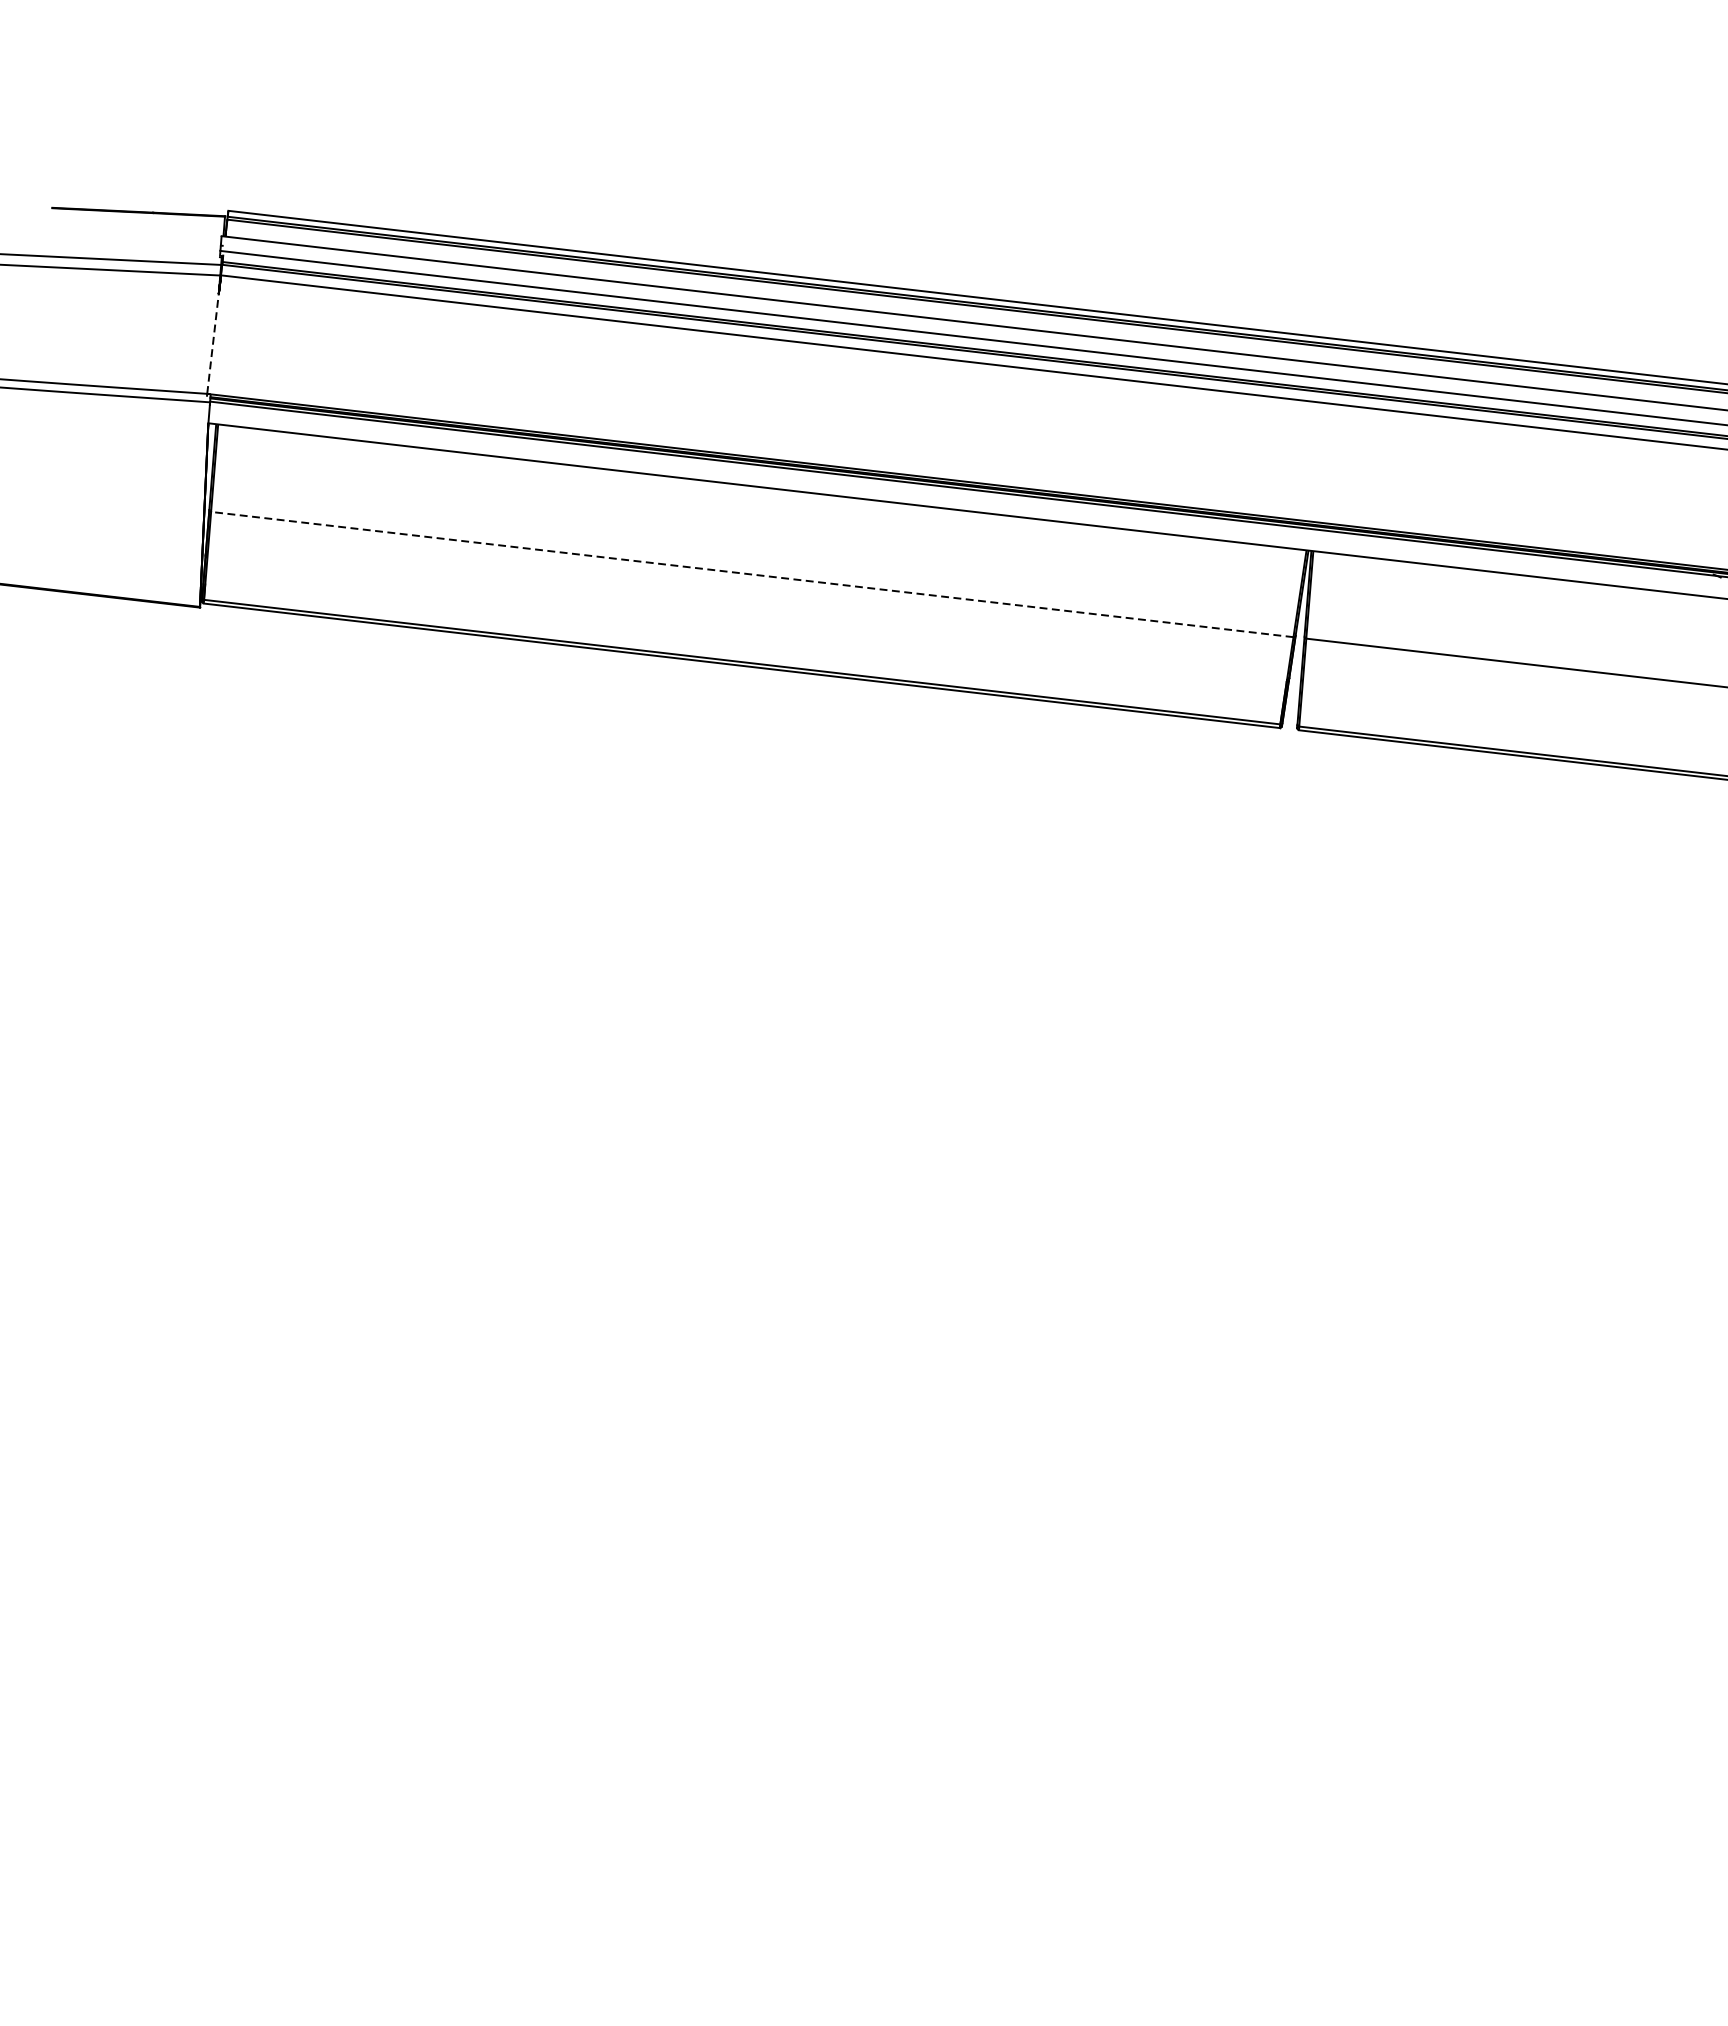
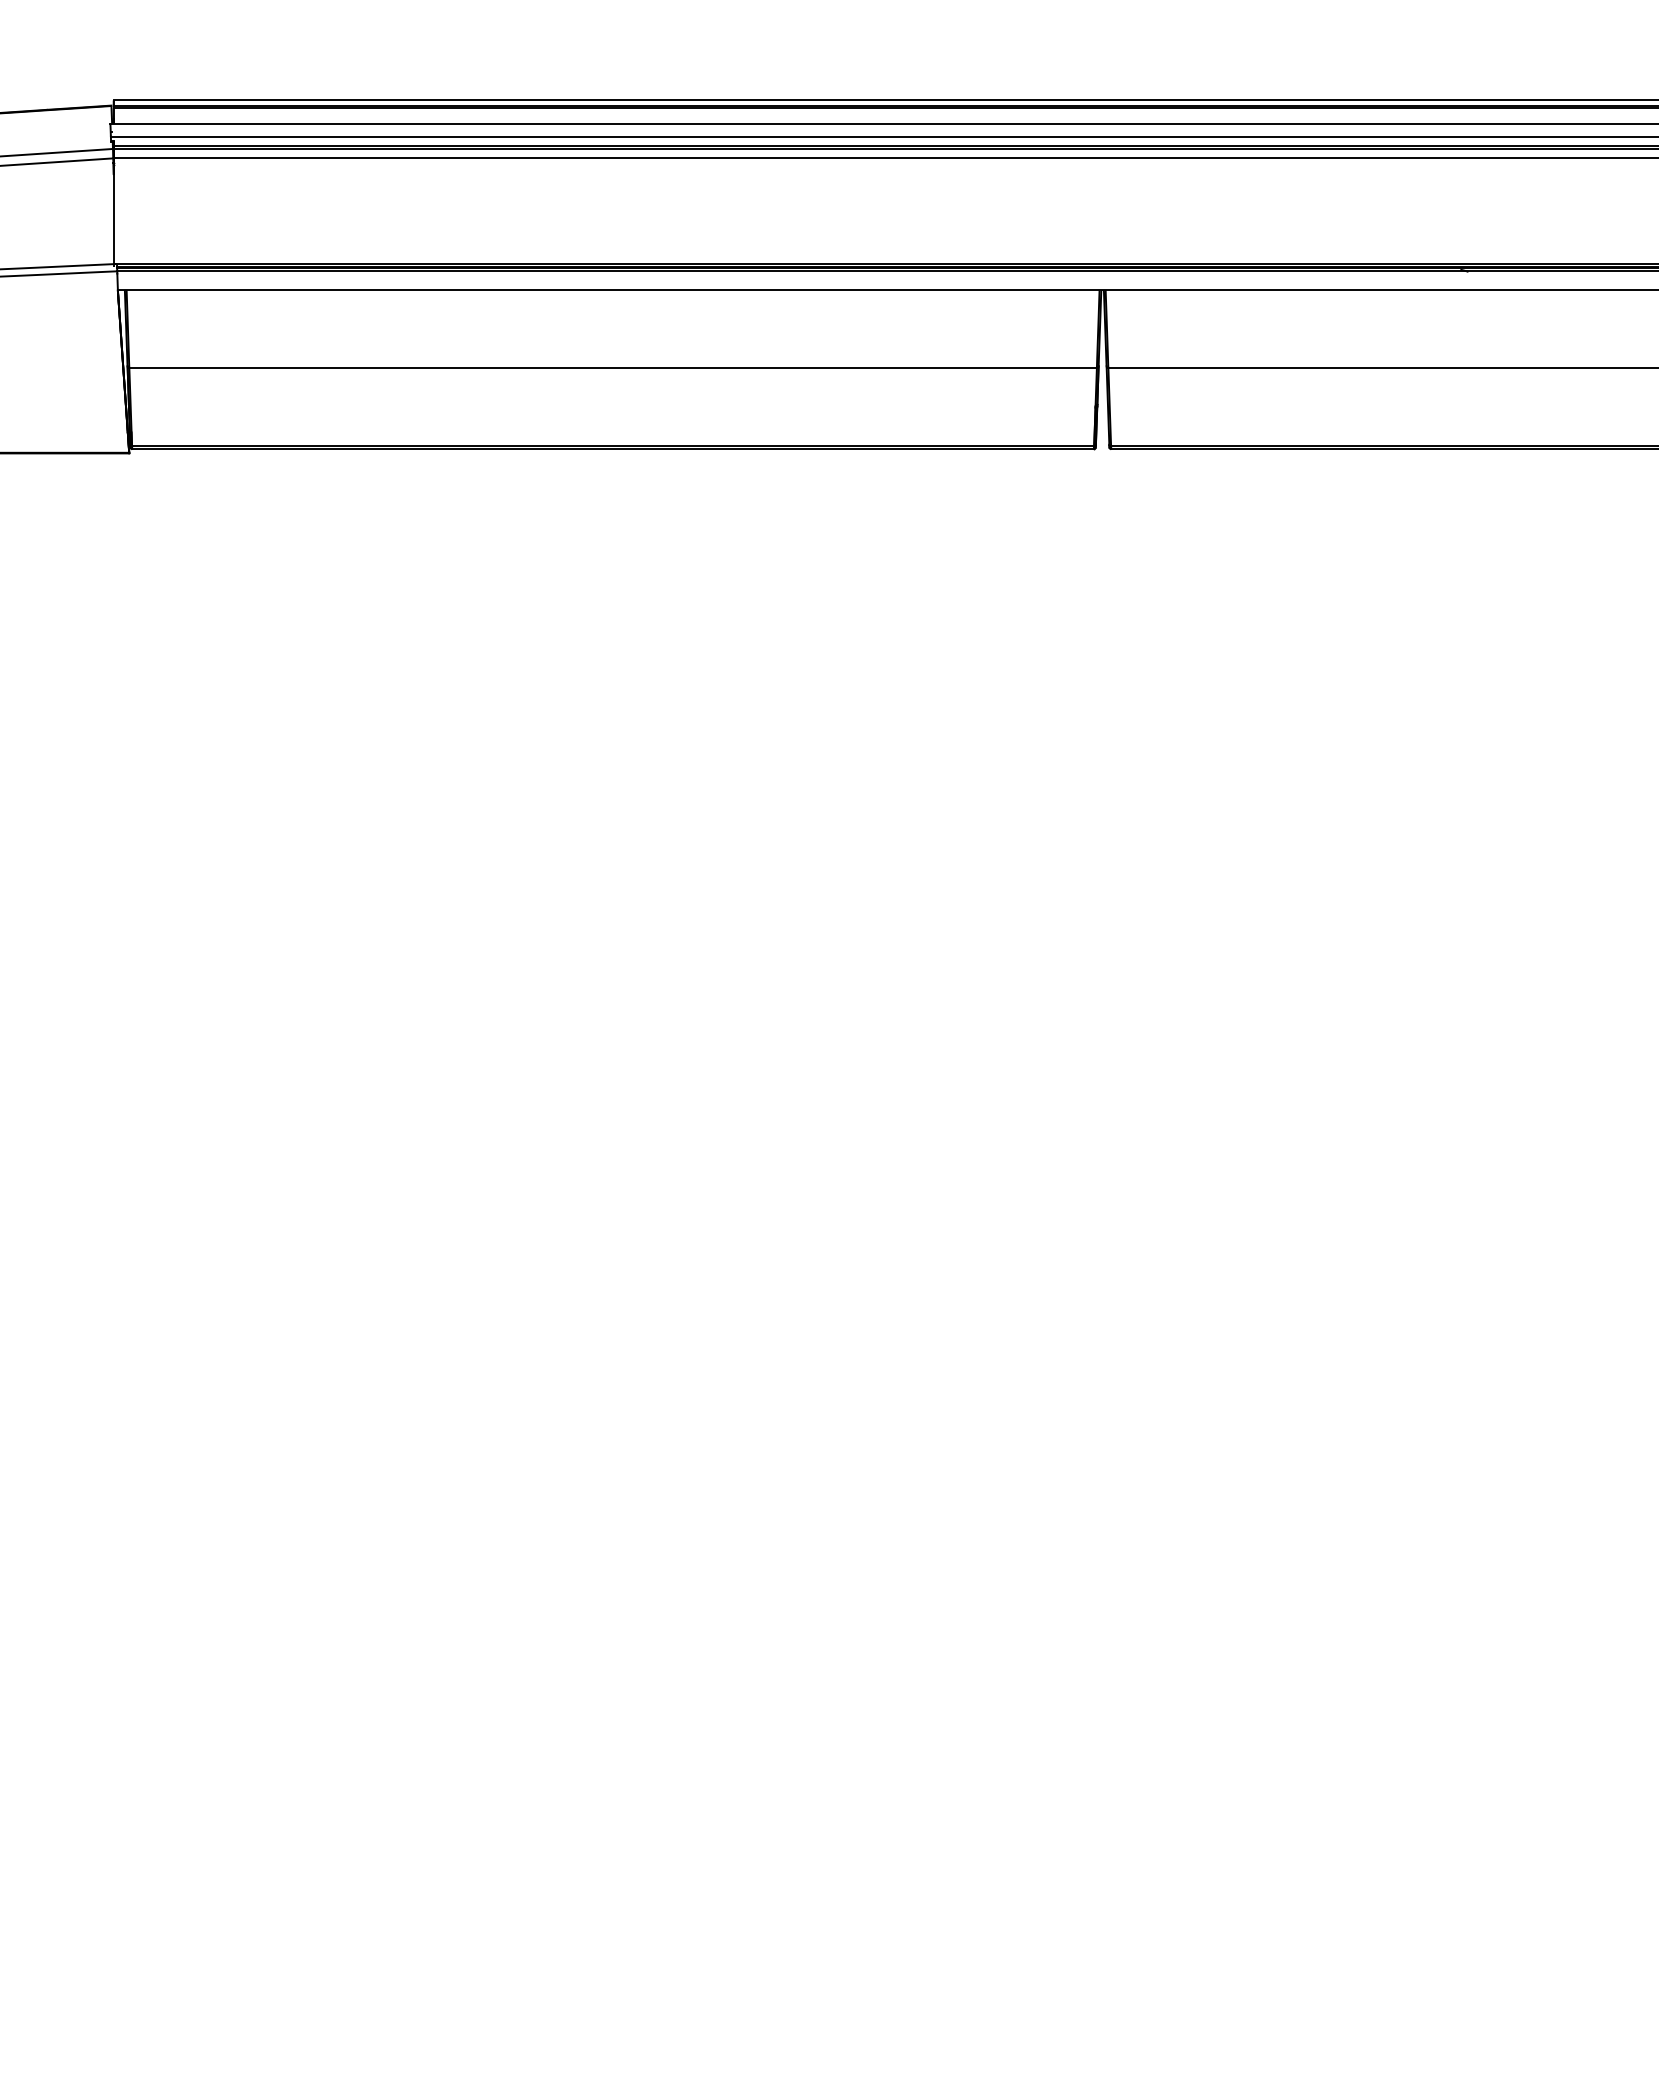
line: (213, 333) -> (113, 210), dashed -> solid
line: (752, 574) -> (613, 367), dashed -> solid

